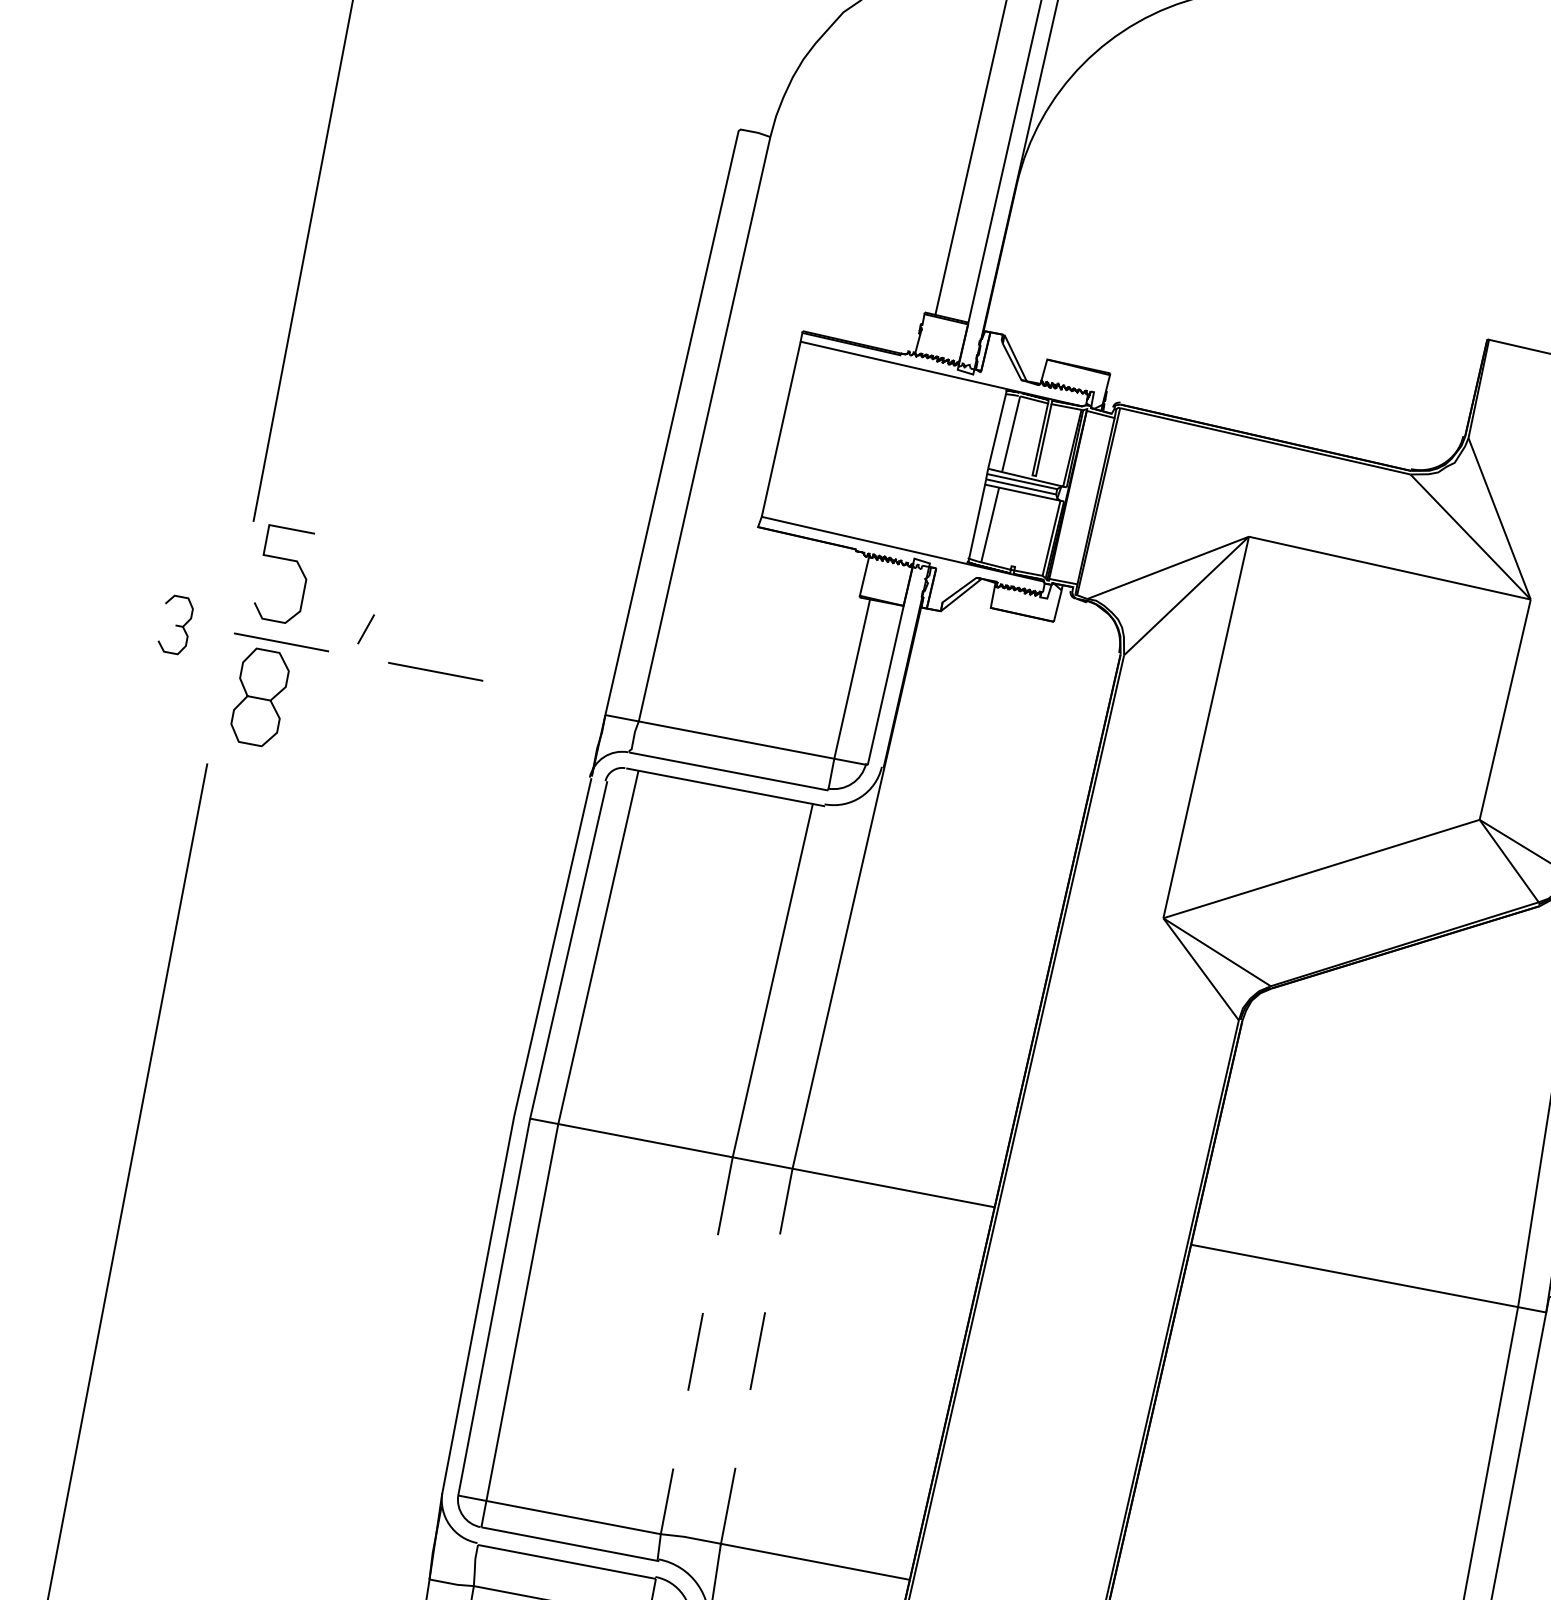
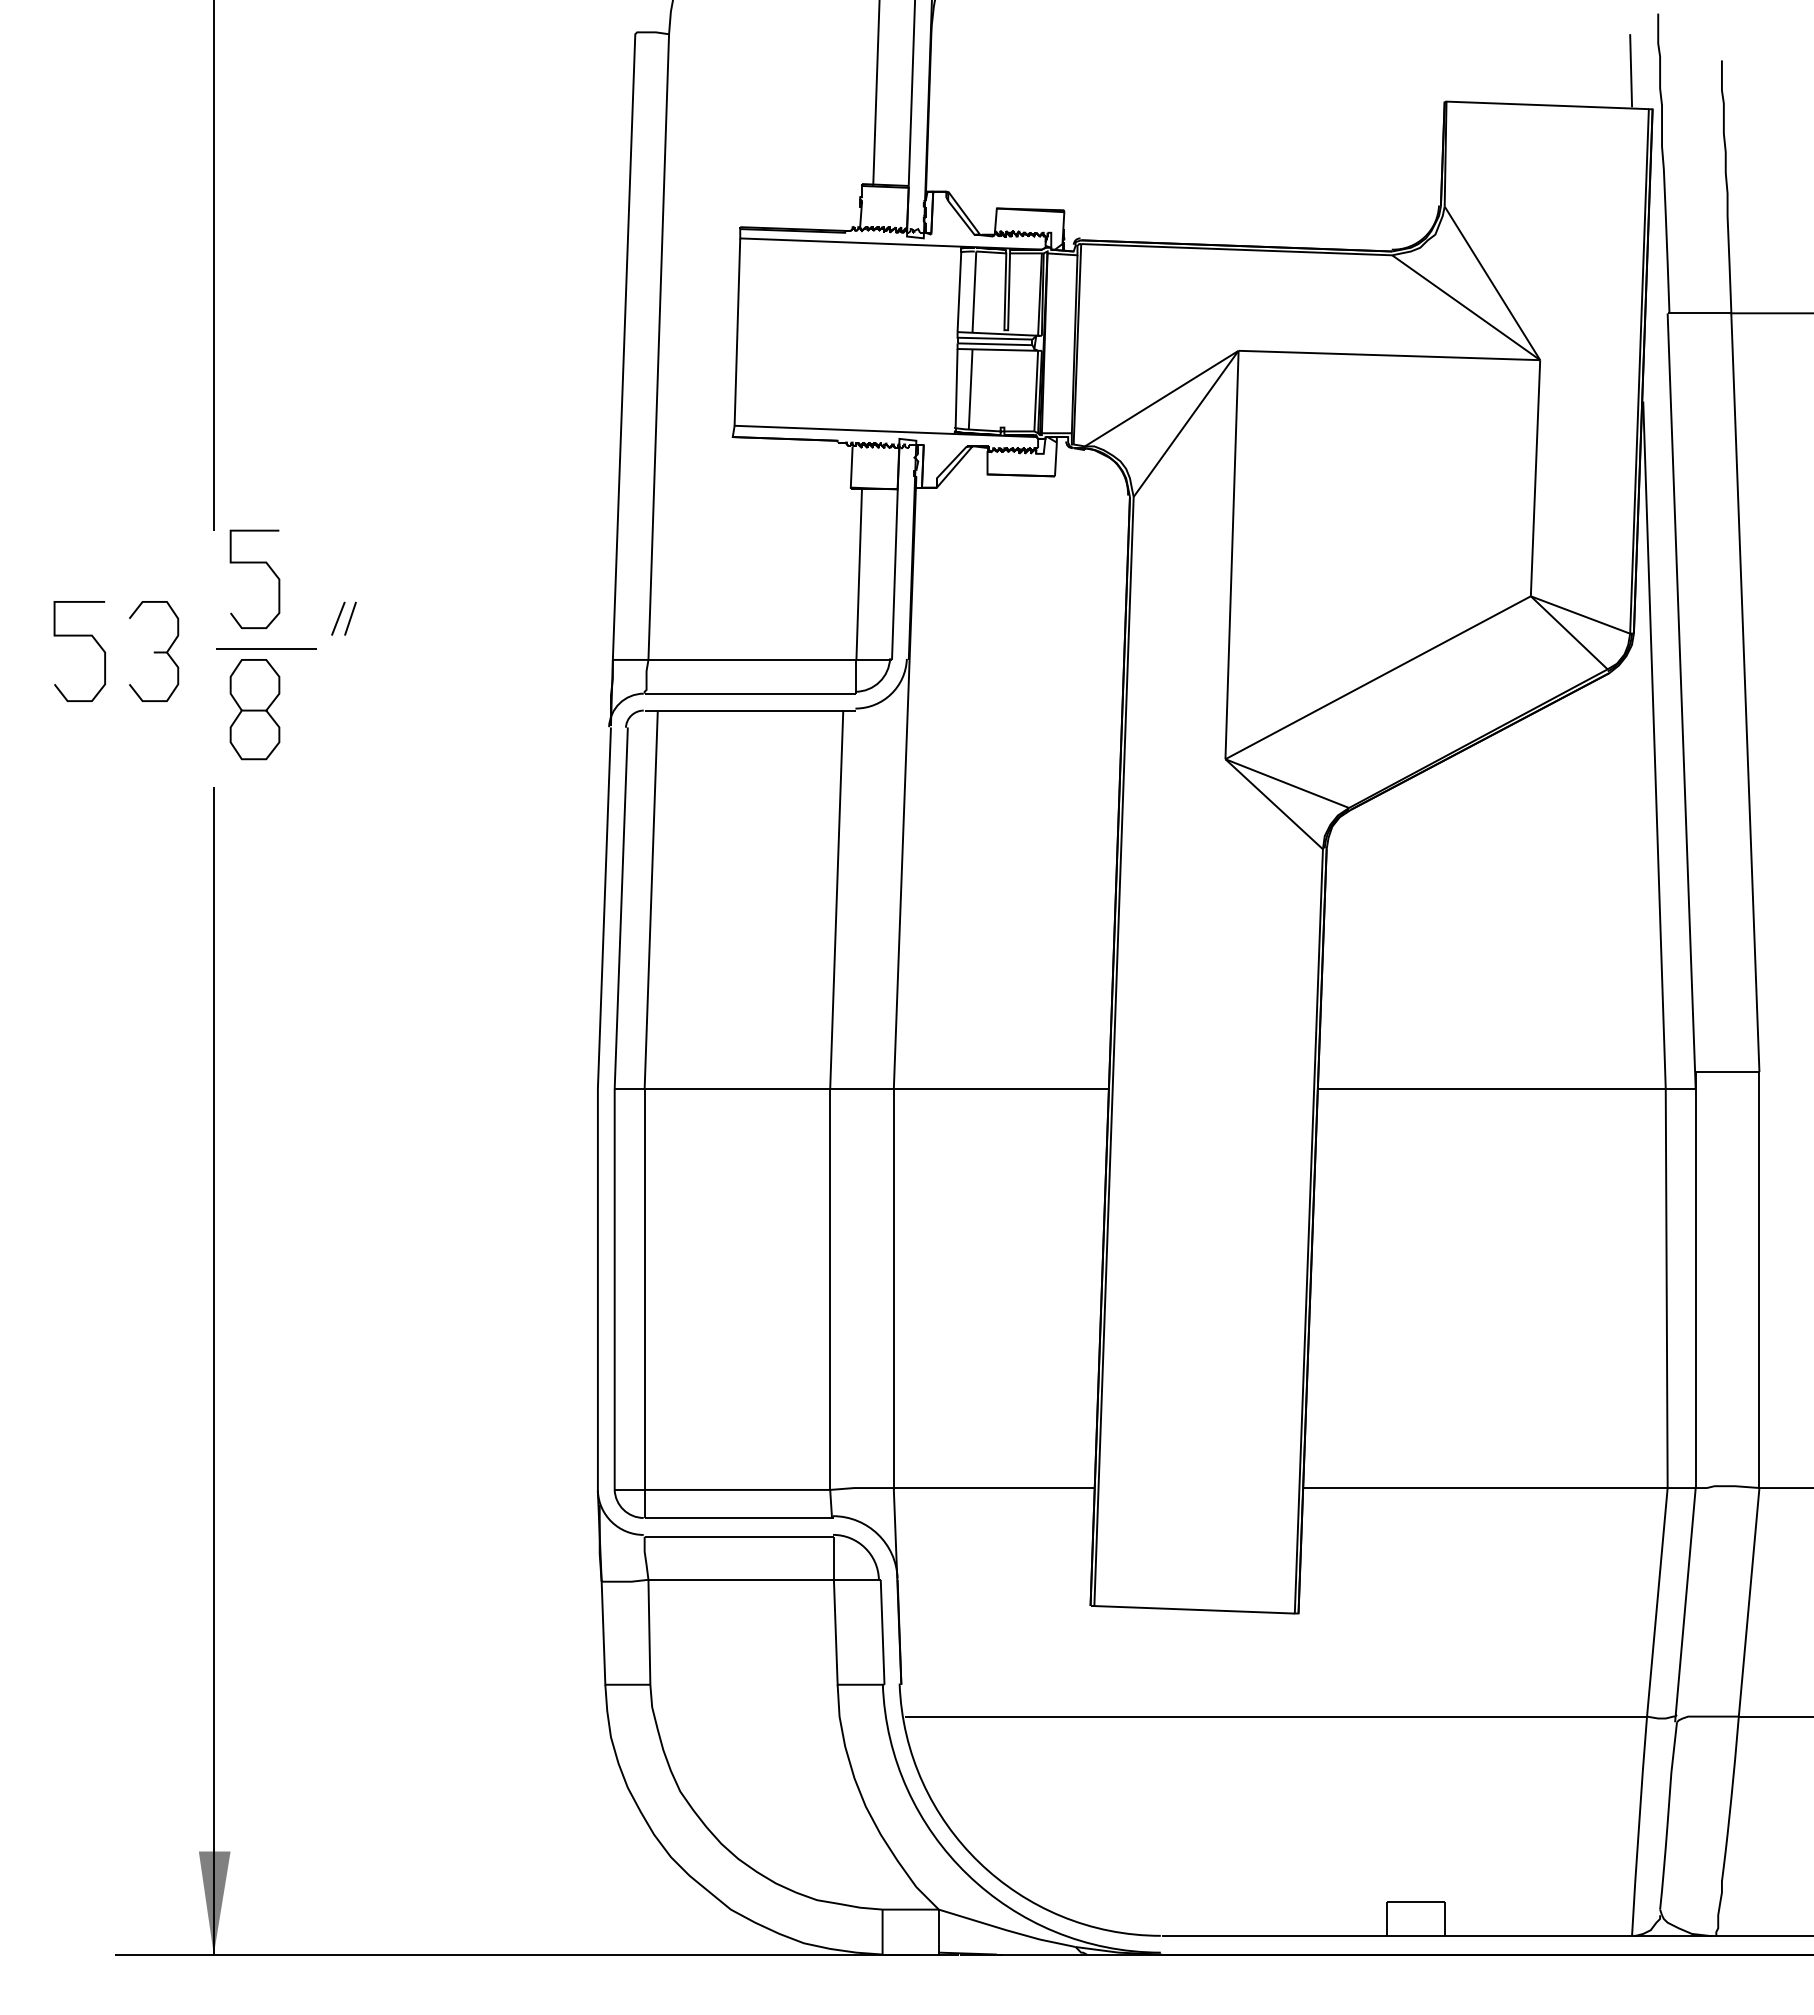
curve: (108, 597) -> (79, 636), added
part: (176, 624) -> (154, 651), size x1.67
line: (354, 626) -> (338, 618), added
line: (436, 671) -> (430, 648), removed
line: (697, 1345) -> (830, 1289), dashed -> solid
line: (756, 1356) -> (893, 1288), dashed -> solid

